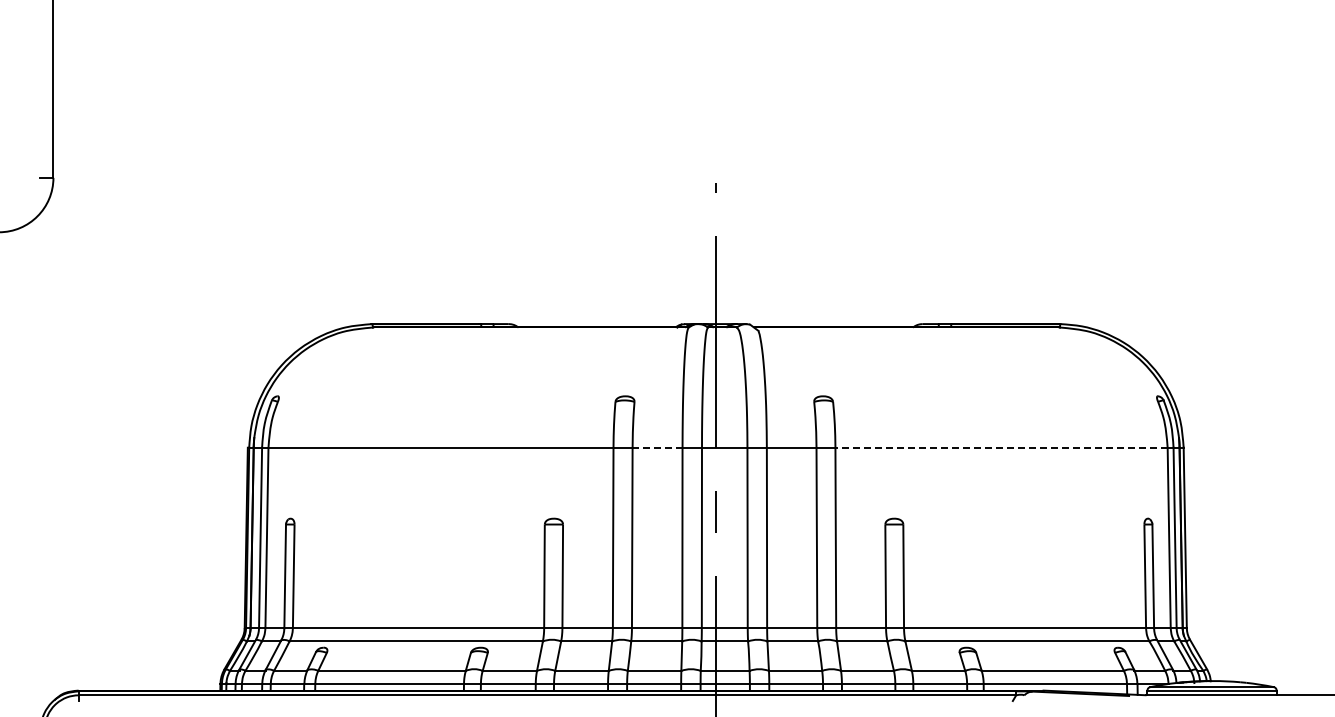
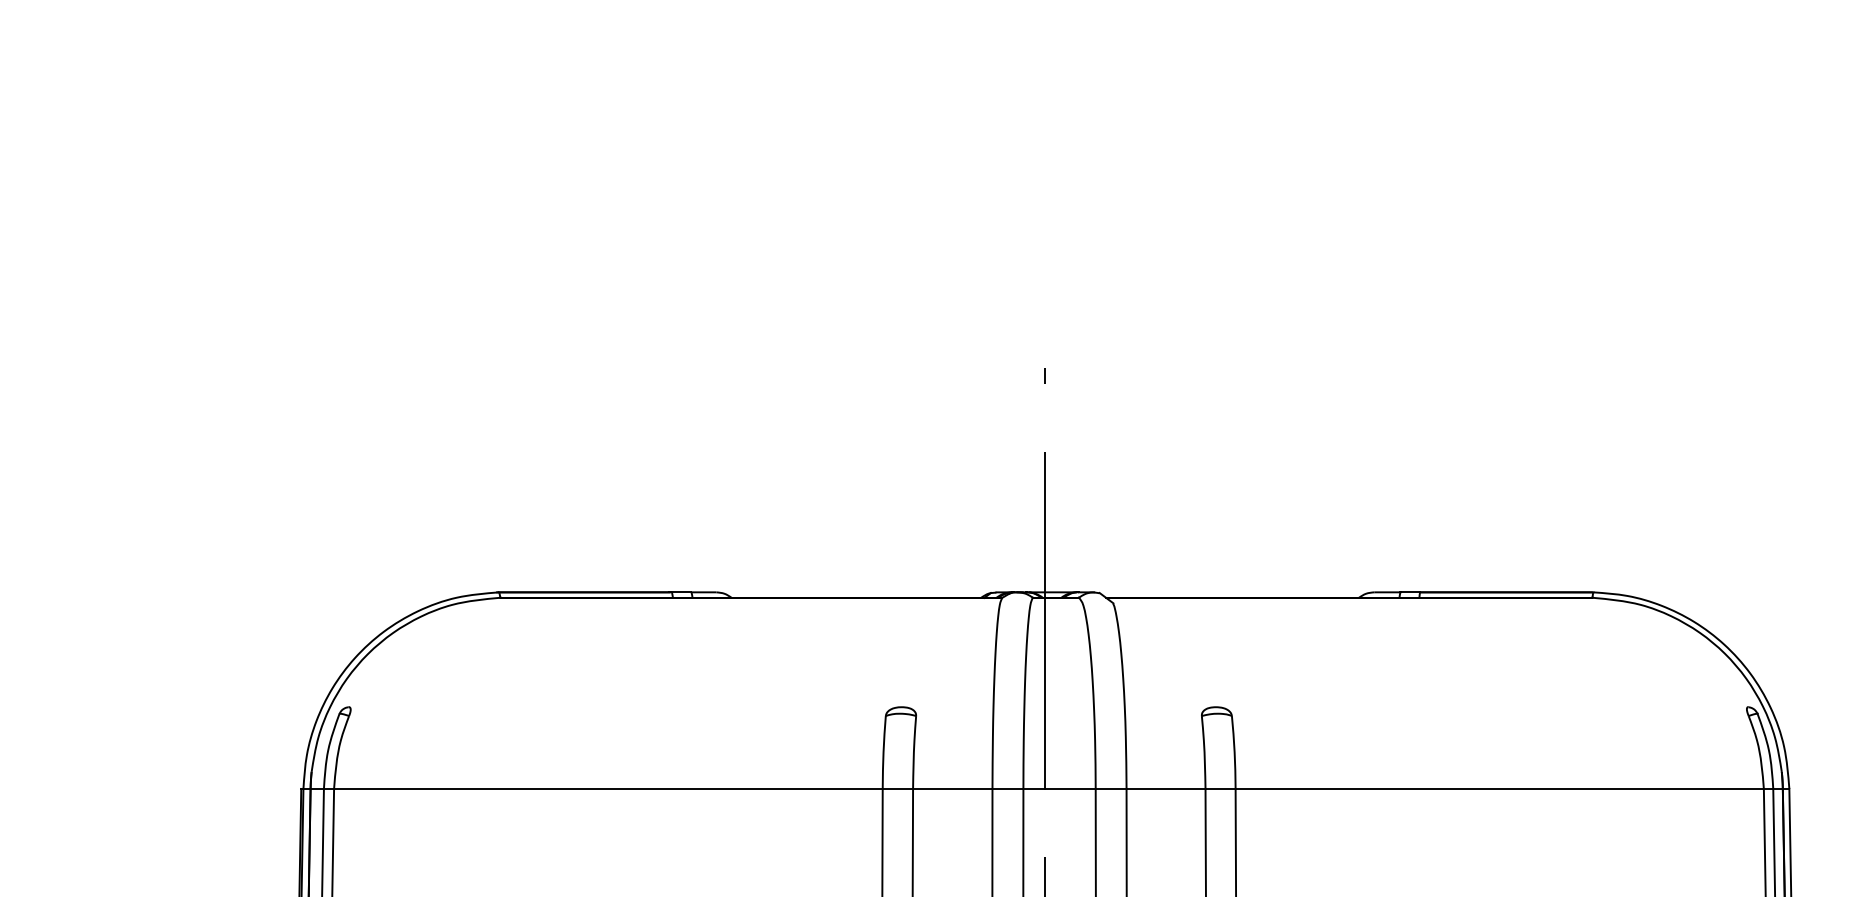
line: (657, 447) -> (952, 788), dashed -> solid
line: (1001, 447) -> (1499, 788), dashed -> solid

